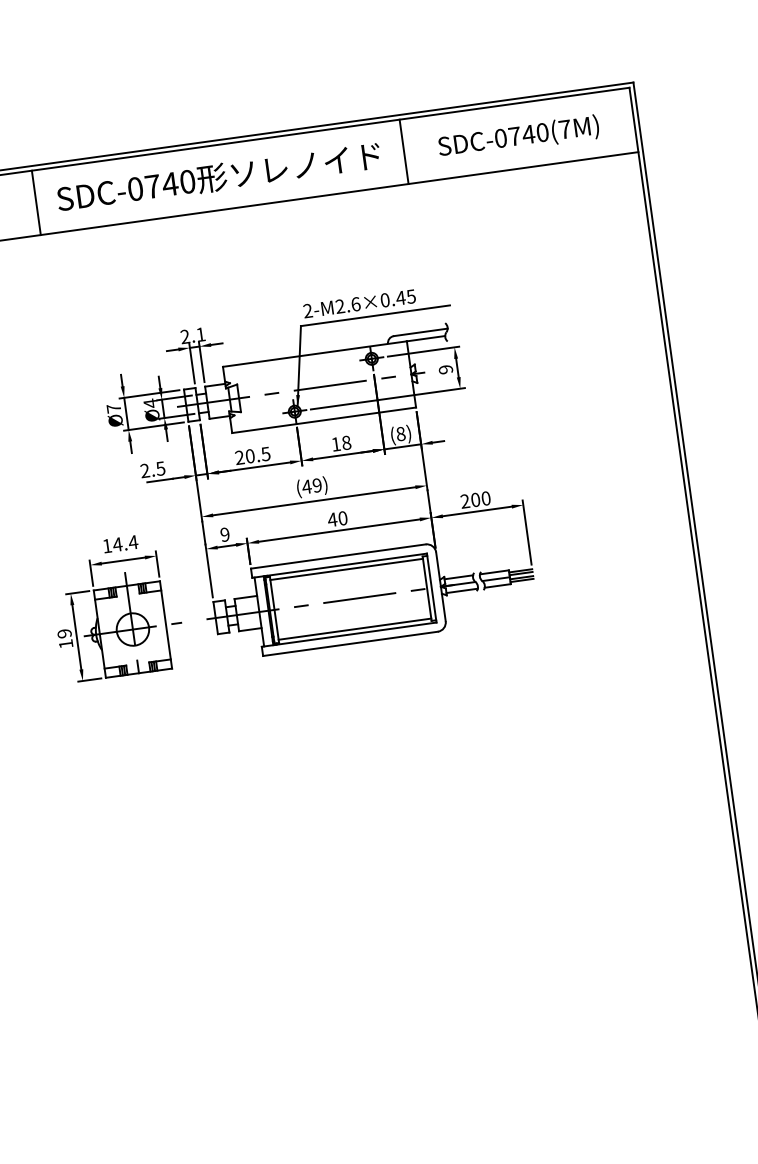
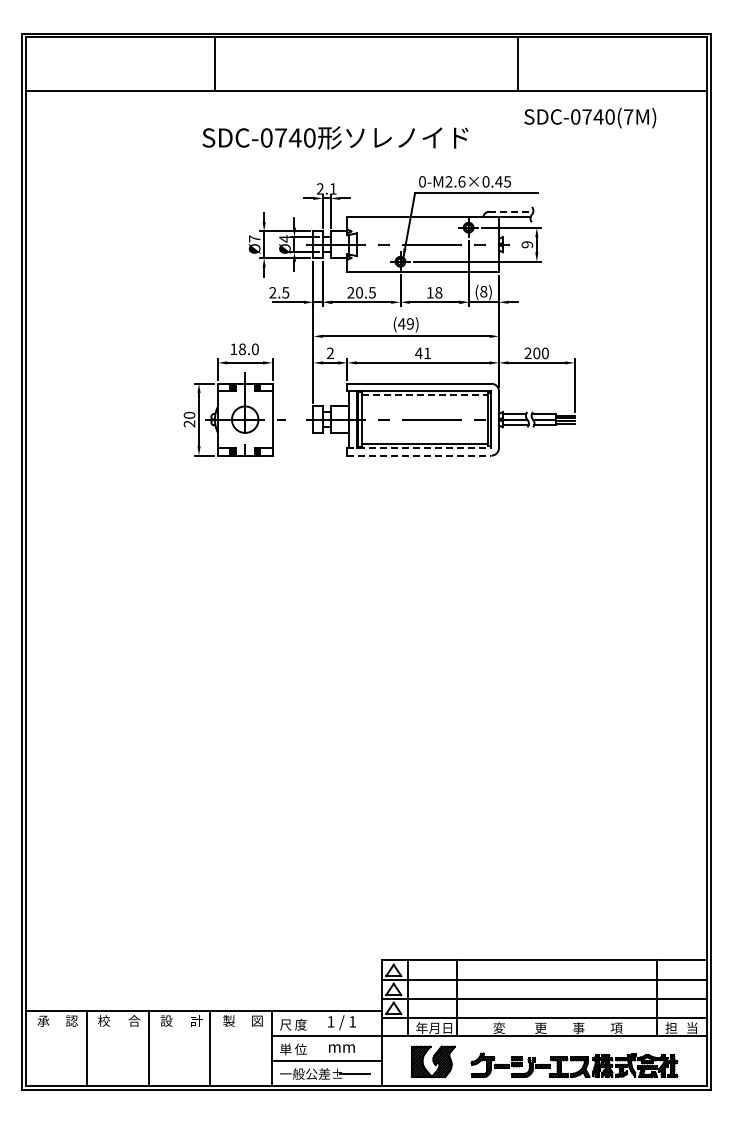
text: (519, 137) -> (590, 118), moved
text: (218, 176) -> (335, 137), moved
text: (308, 310) -> (422, 181), 2-M2.6×0.45 -> 0-M2.6×0.45
line: (421, 331) -> (511, 211), solid -> dashed
text: (343, 518) -> (427, 353), 40 -> 41
text: (224, 535) -> (329, 353), 9 -> 2
text: (125, 543) -> (248, 349), 14.4 -> 18.0
line: (346, 569) -> (424, 395), solid -> dashed
line: (349, 635) -> (419, 448), solid -> dashed
text: (65, 638) -> (189, 419), 19 -> 20
line: (350, 643) -> (419, 455), solid -> dashed

